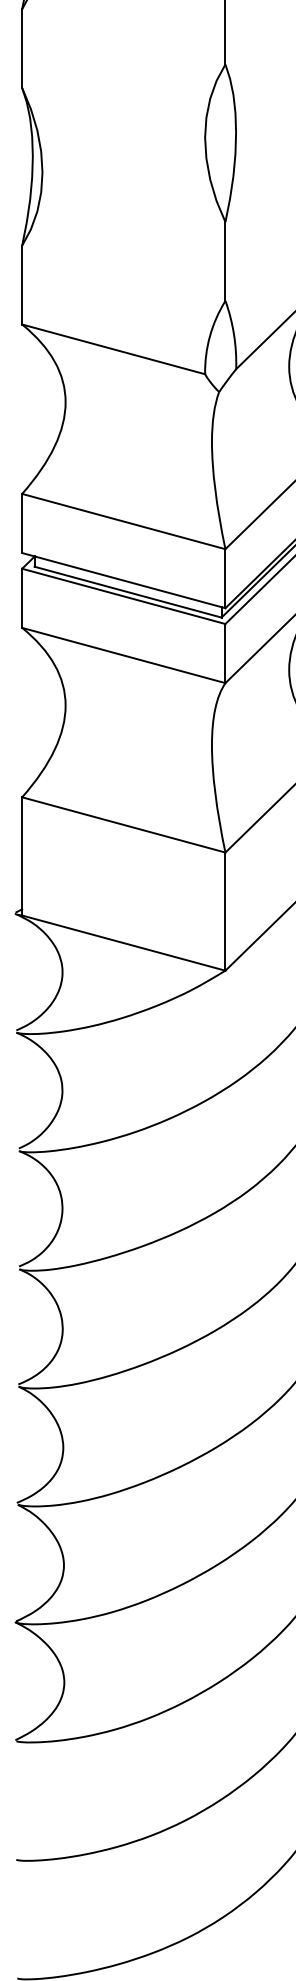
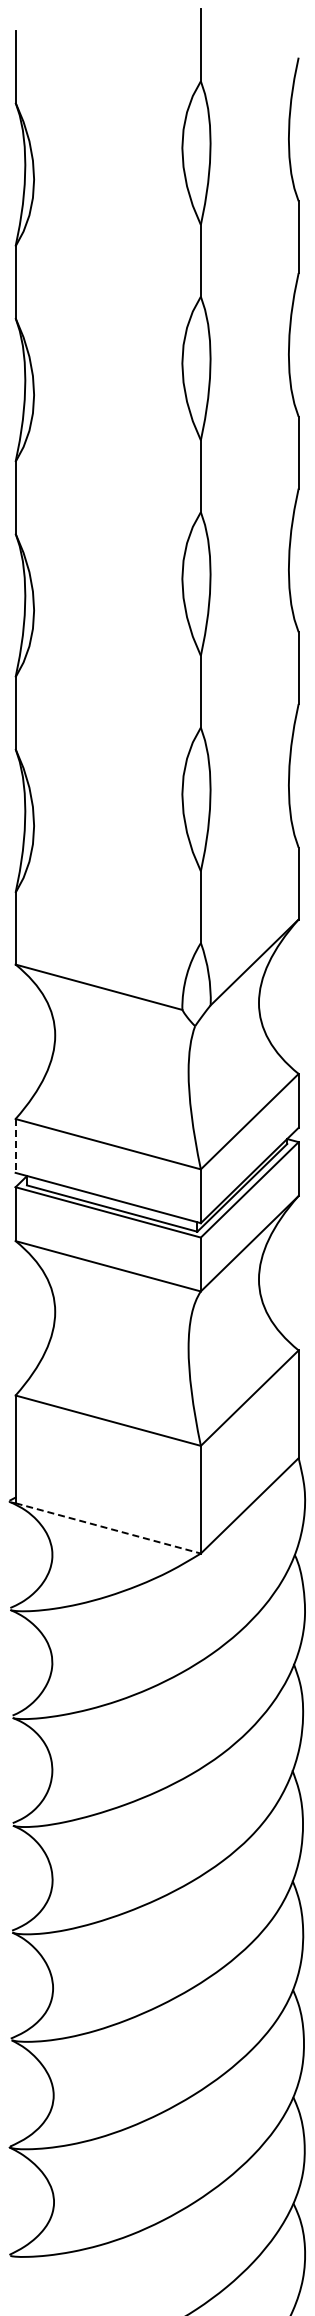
line: (22, 522) -> (15, 1145), solid -> dashed
line: (124, 943) -> (108, 1528), solid -> dashed

